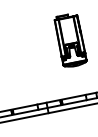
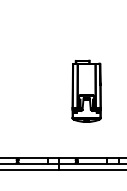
part: (70, 39) -> (86, 90), moved

